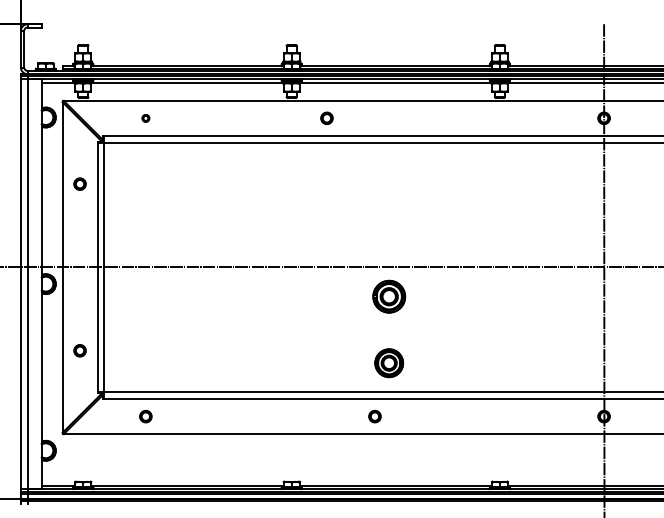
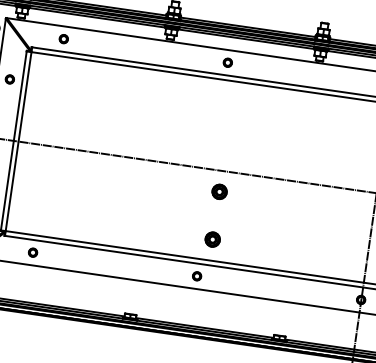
part: (145, 118) -> (63, 39), size x1.67
part: (326, 118) -> (227, 62), moved
part: (388, 296) -> (219, 191), size x0.62
part: (388, 363) -> (212, 239), size x0.71

